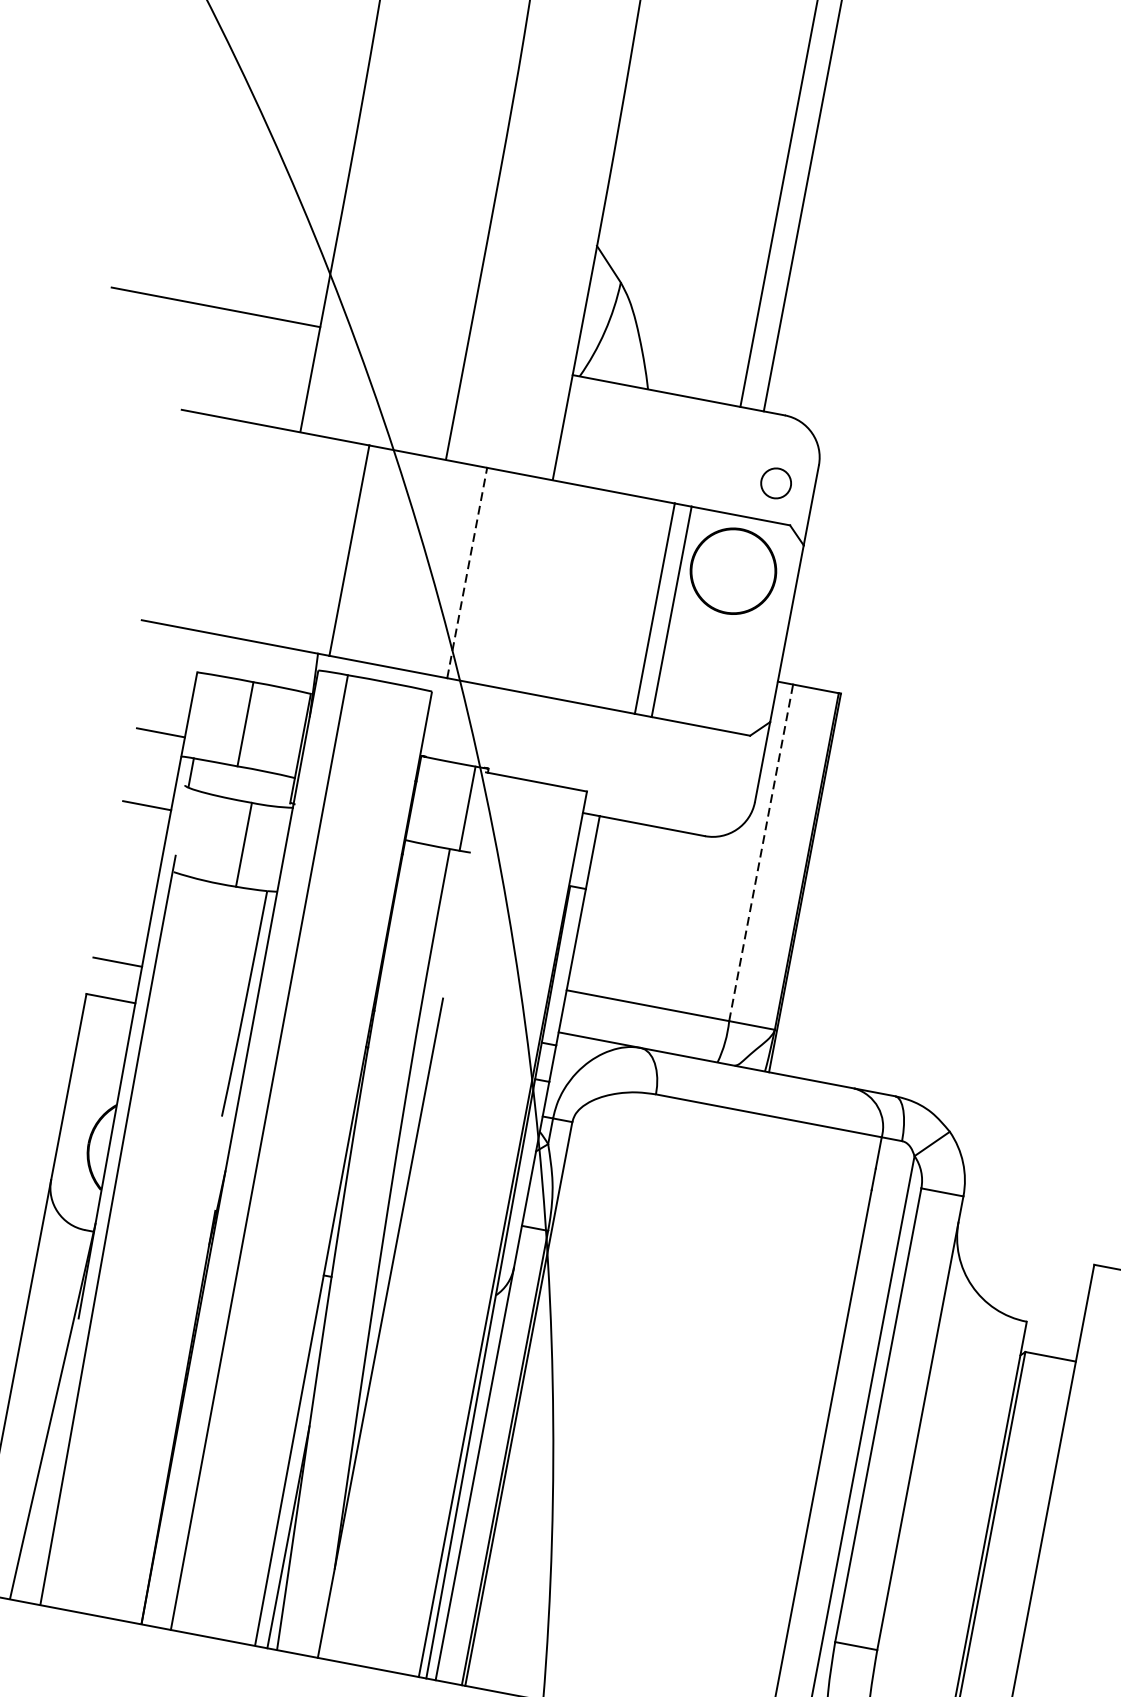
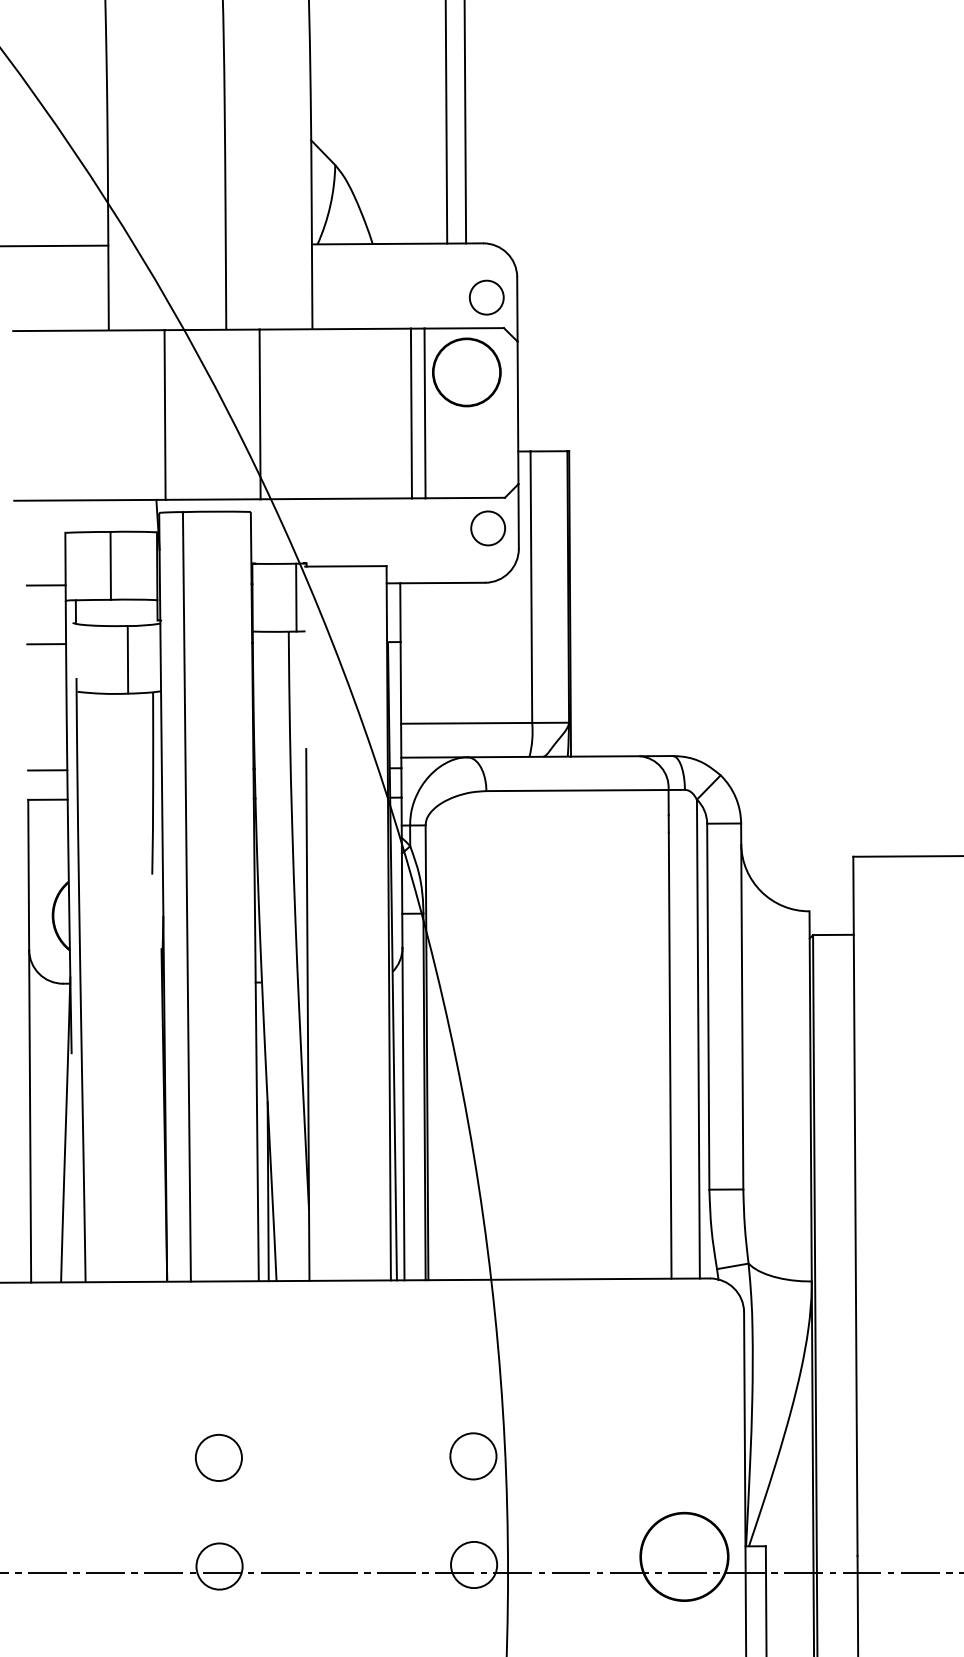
circle: (775, 483) -> (486, 297), size x1.43
line: (467, 573) -> (260, 414), dashed -> solid
circle: (721, 769) -> (487, 528), added
line: (761, 853) -> (531, 587), dashed -> solid

